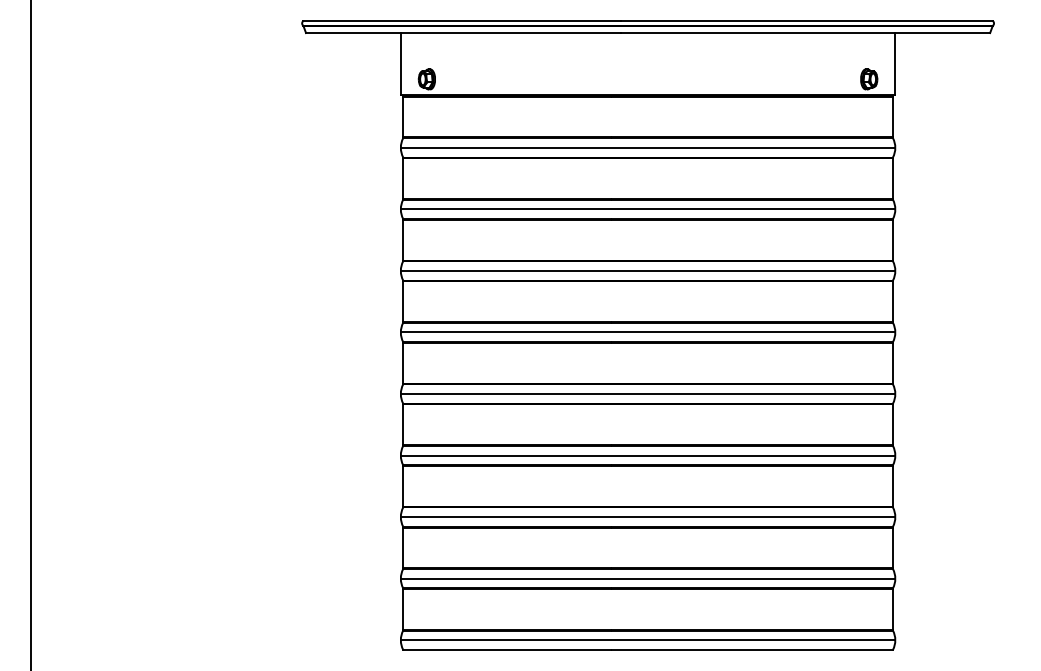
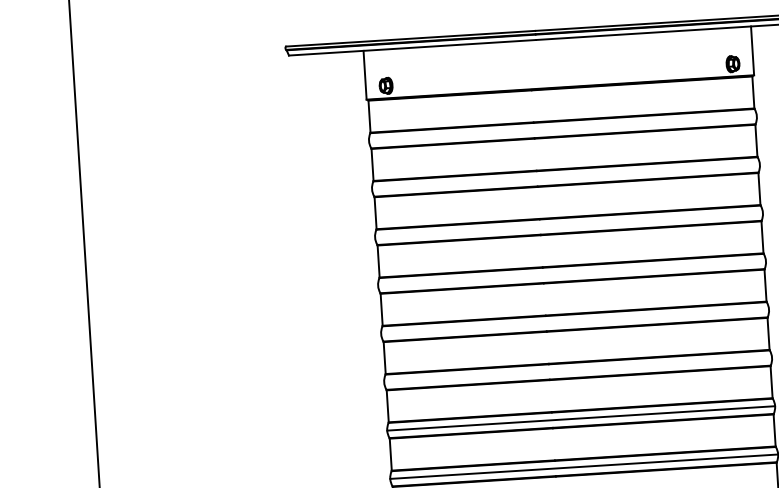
line: (647, 147) -> (562, 128), removed
line: (647, 209) -> (565, 177), removed
line: (647, 270) -> (568, 224), removed
line: (647, 332) -> (571, 273), removed
line: (647, 394) -> (574, 322), removed
line: (647, 455) -> (577, 370), removed

